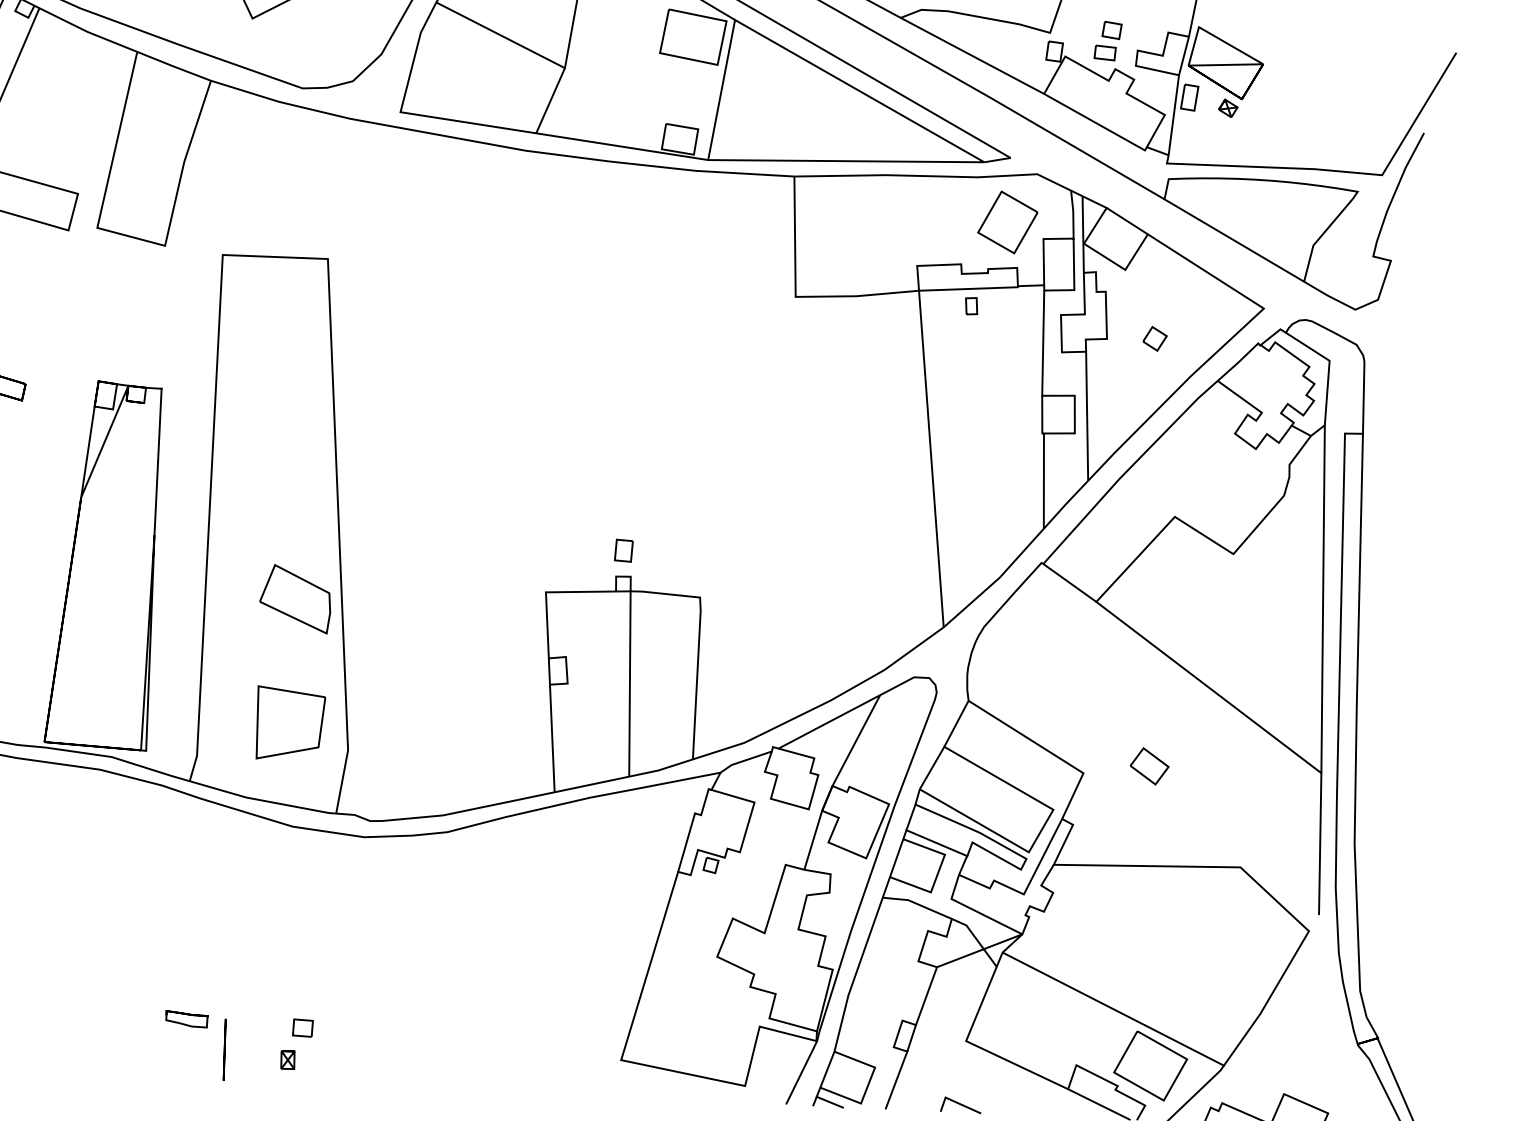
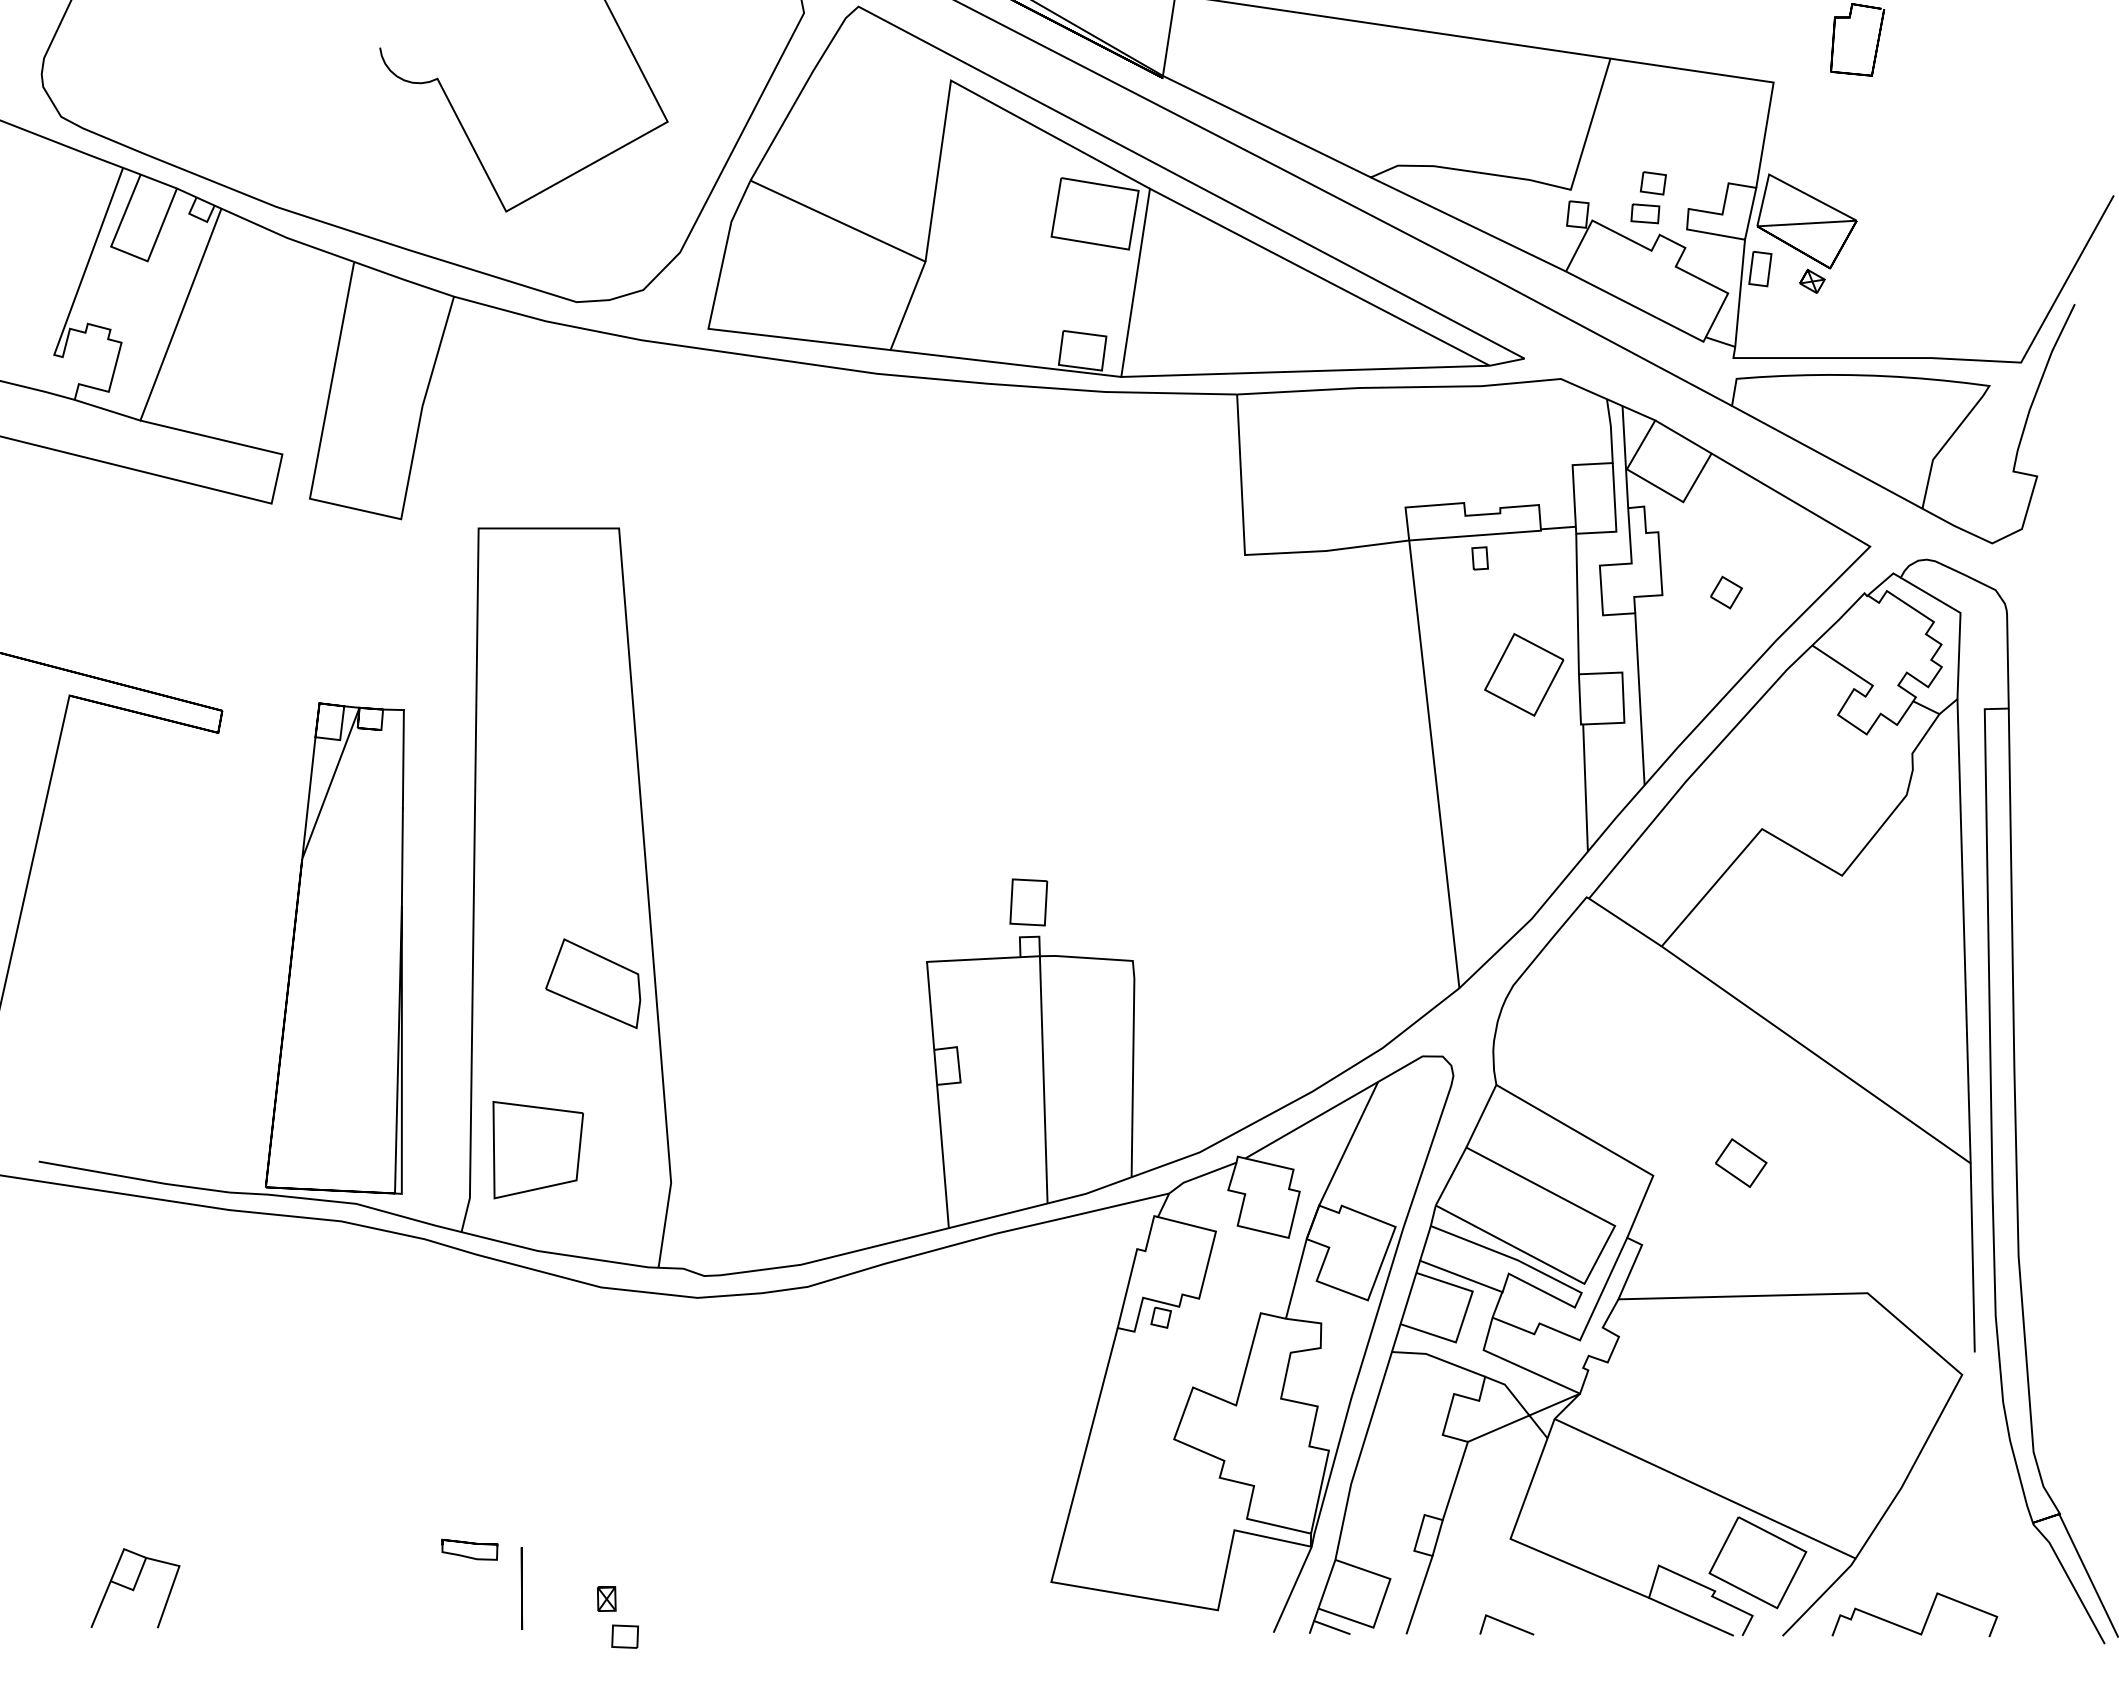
part: (1008, 222) -> (1524, 674), moved
part: (623, 550) -> (1028, 902), size x1.6
part: (290, 723) -> (537, 1150), moved
part: (302, 1027) -> (624, 1636), moved

